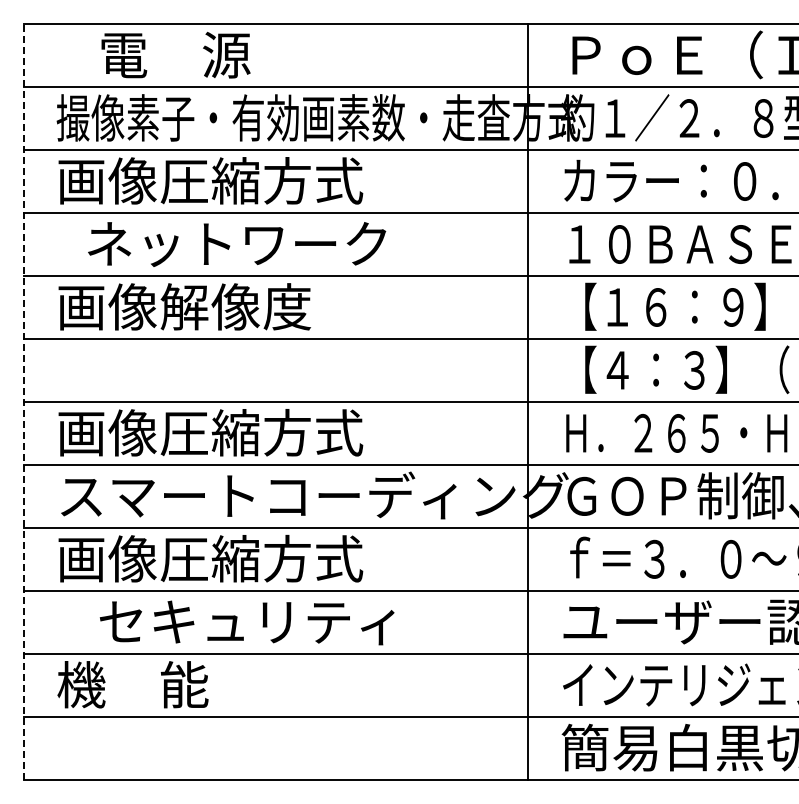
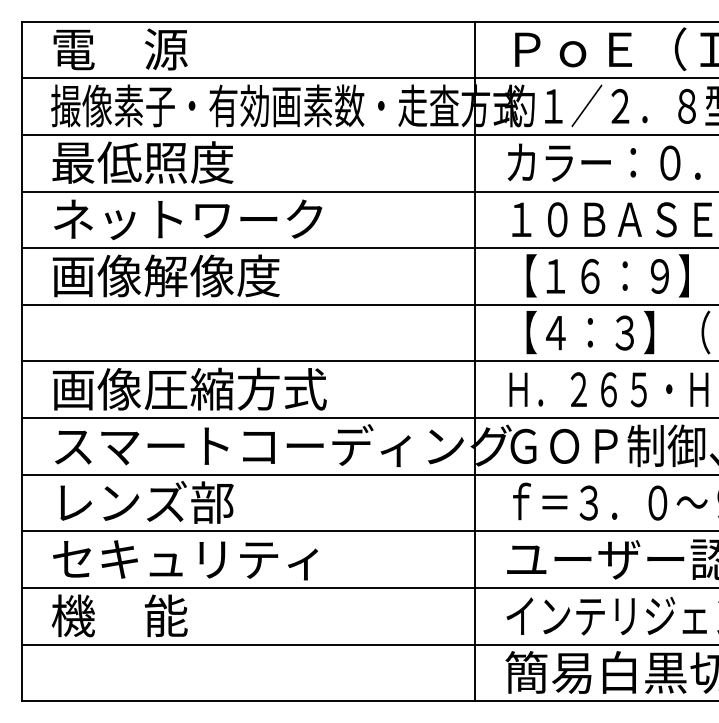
text: (175, 55) -> (120, 49), moved
text: (210, 180) -> (189, 162), 画像圧縮方式 -> 最低照度
text: (237, 244) -> (188, 219), moved
line: (24, 401) -> (22, 361), dashed -> solid
text: (210, 558) -> (189, 502), 画像圧縮方式 -> レンズ部
text: (246, 622) -> (184, 559), moved

